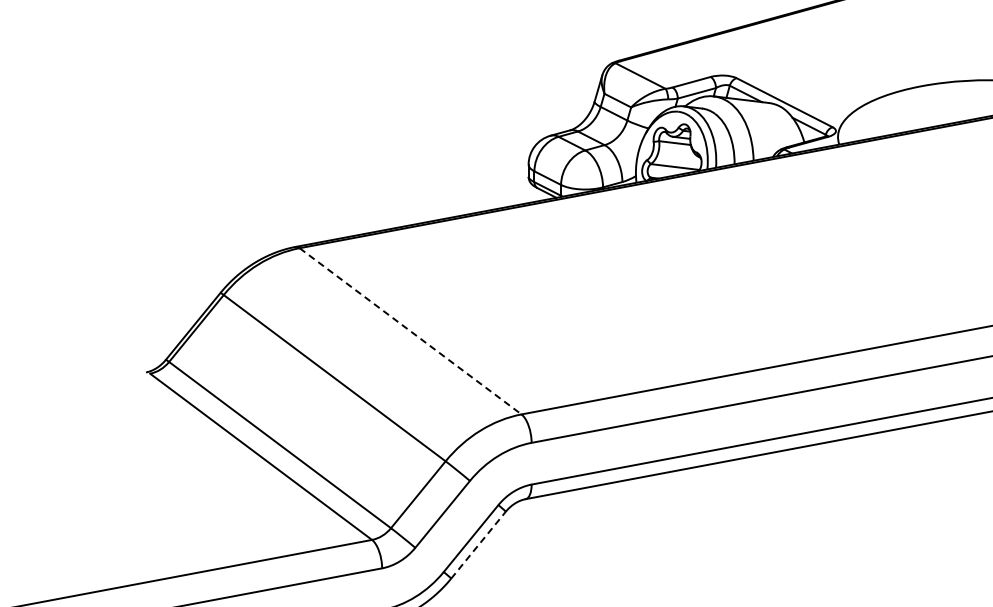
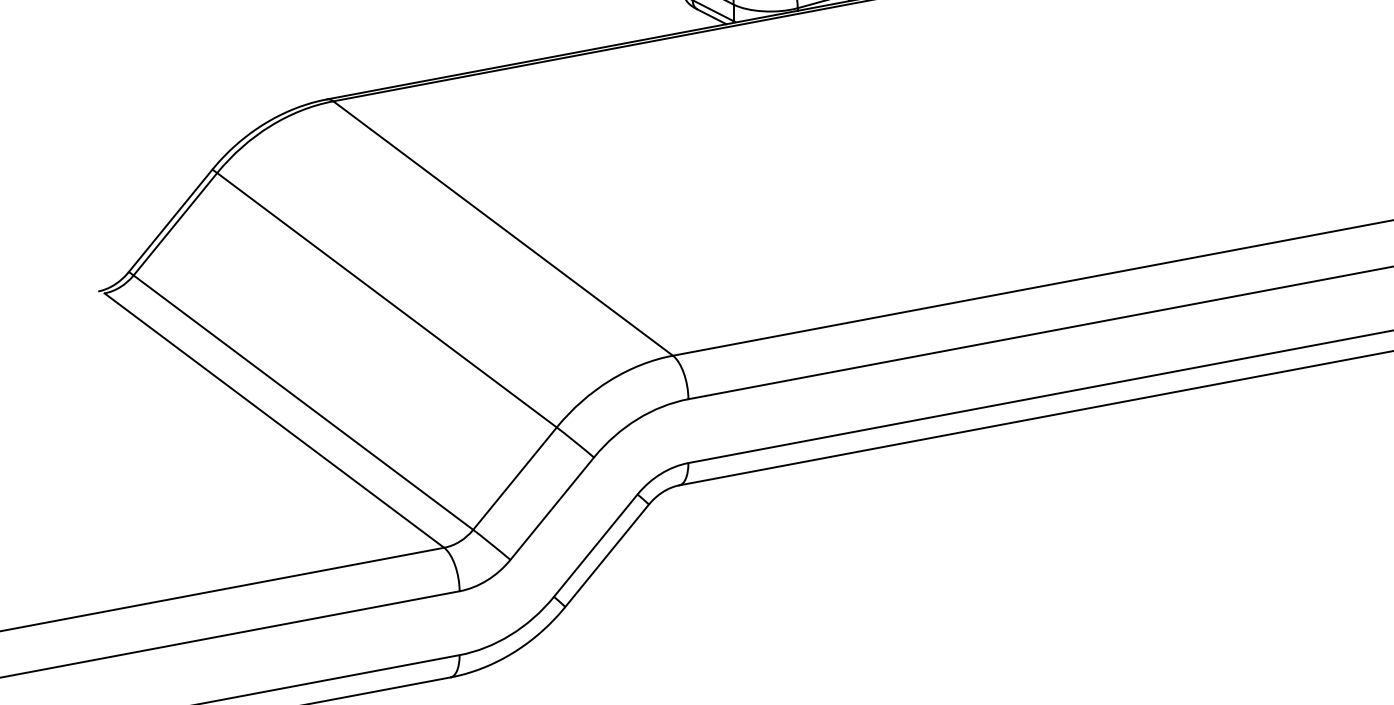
line: (410, 331) -> (503, 228), dashed -> solid
line: (478, 544) -> (607, 554), dashed -> solid

